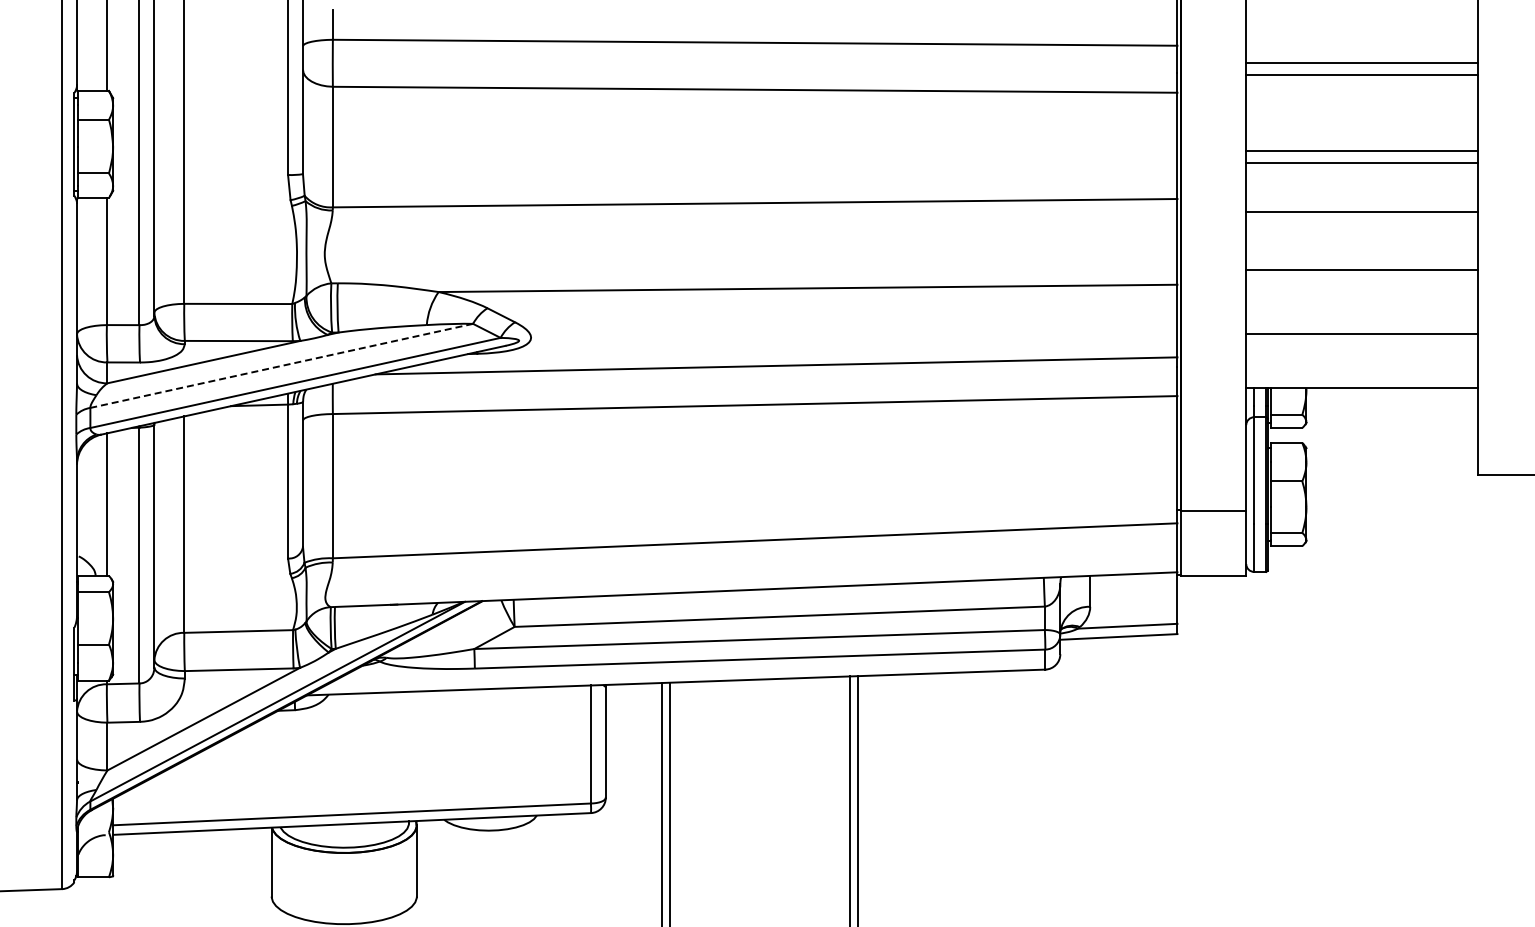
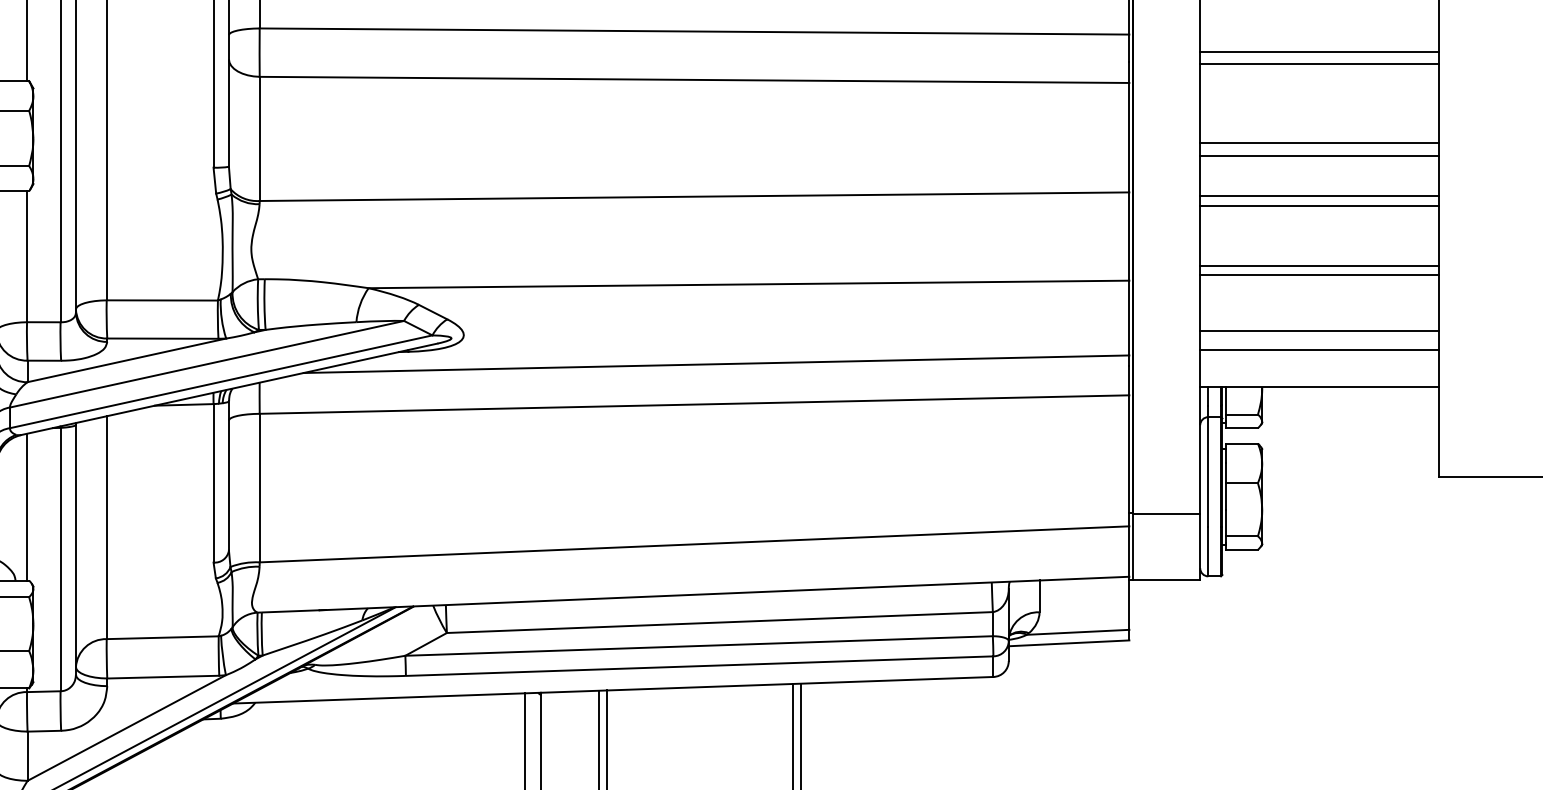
line: (1362, 202) -> (1319, 195), added
line: (1362, 279) -> (1319, 275), added
line: (1362, 351) -> (1319, 349), added
line: (281, 365) -> (206, 363), dashed -> solid

